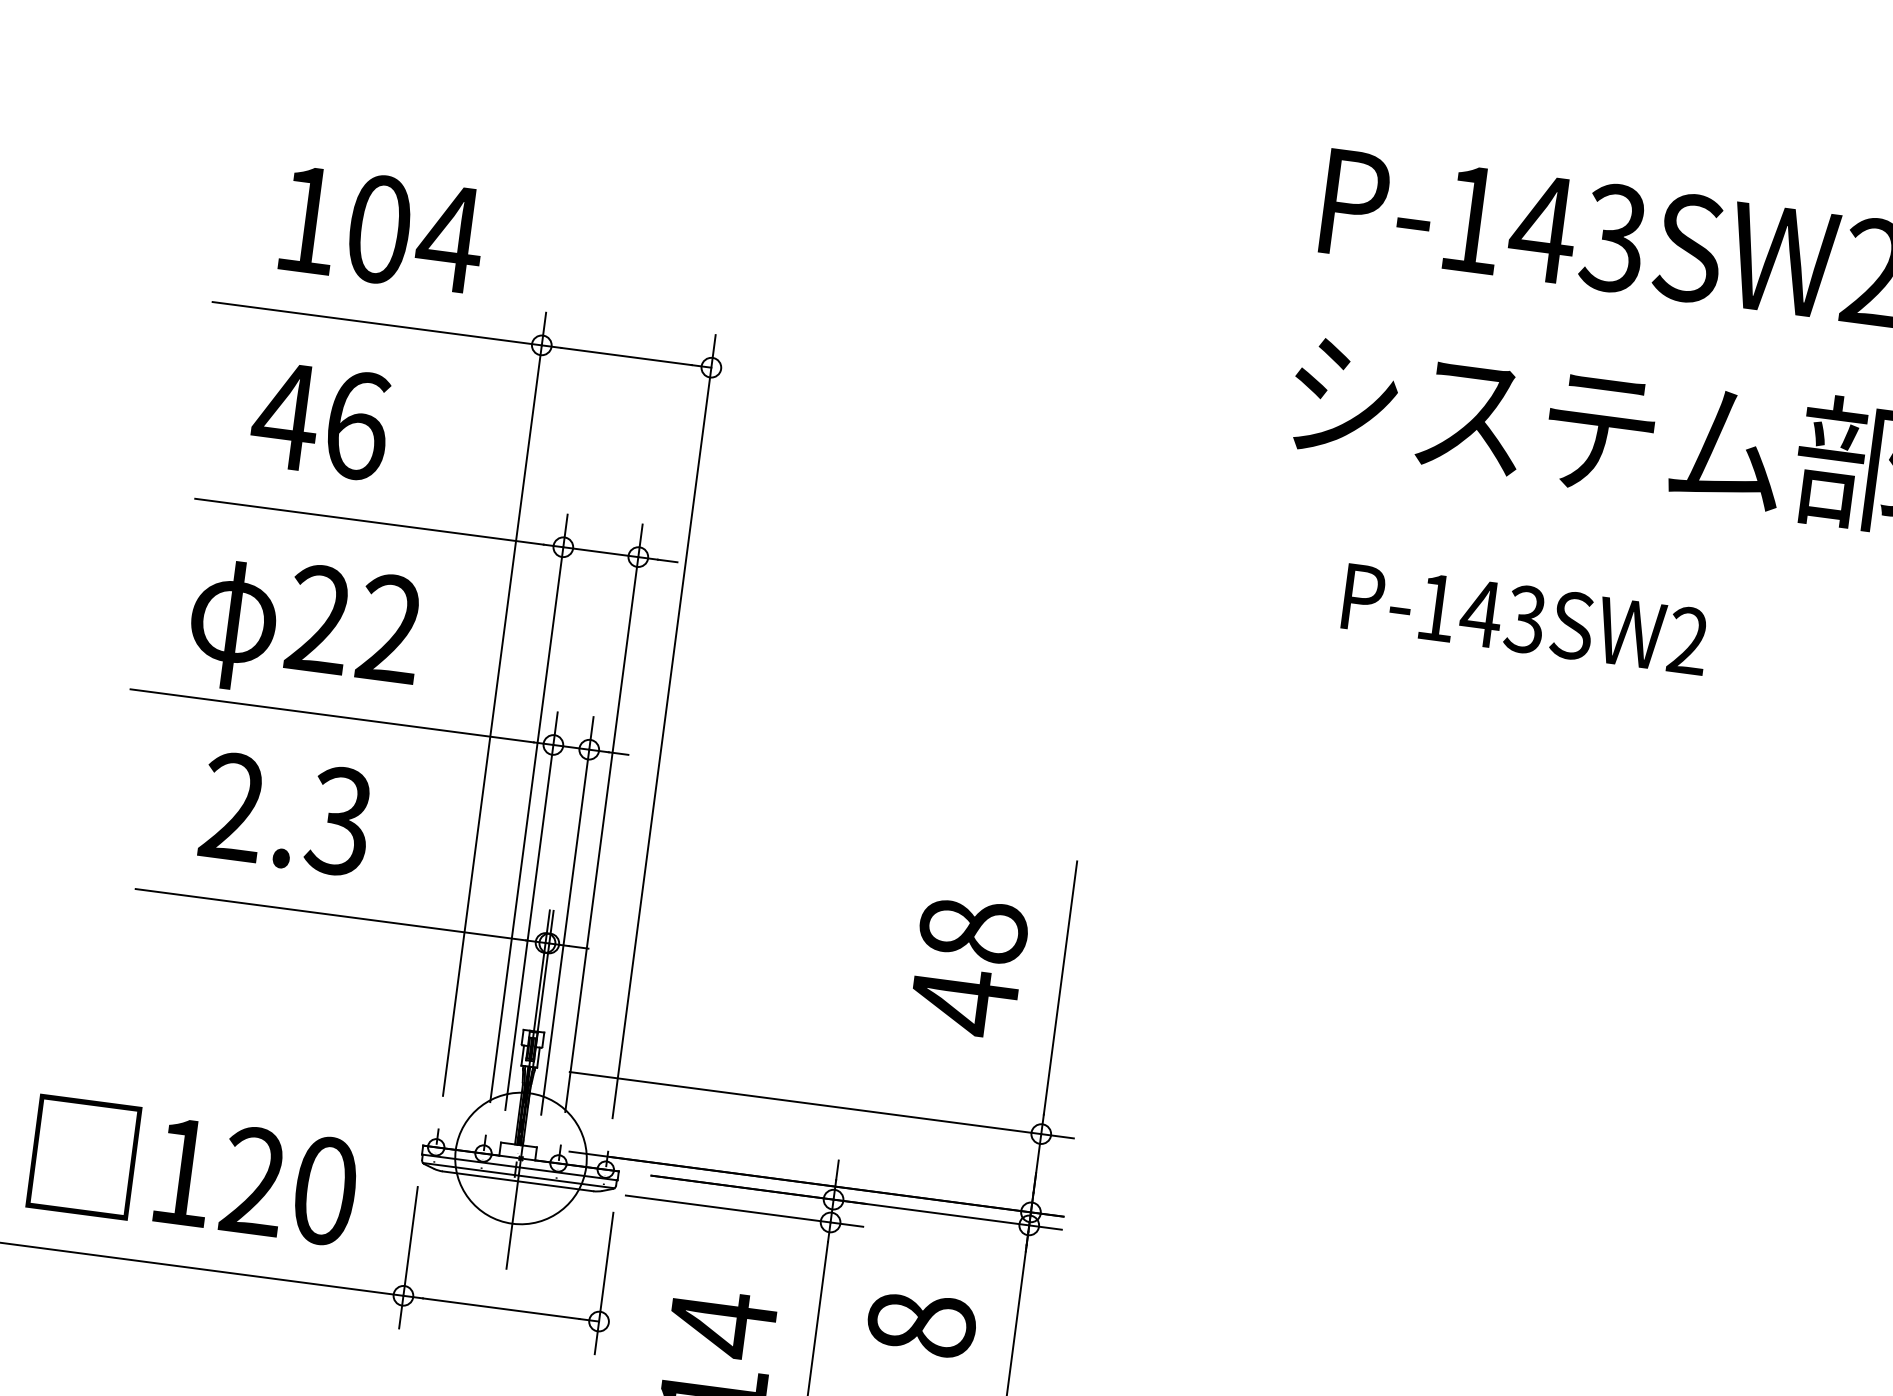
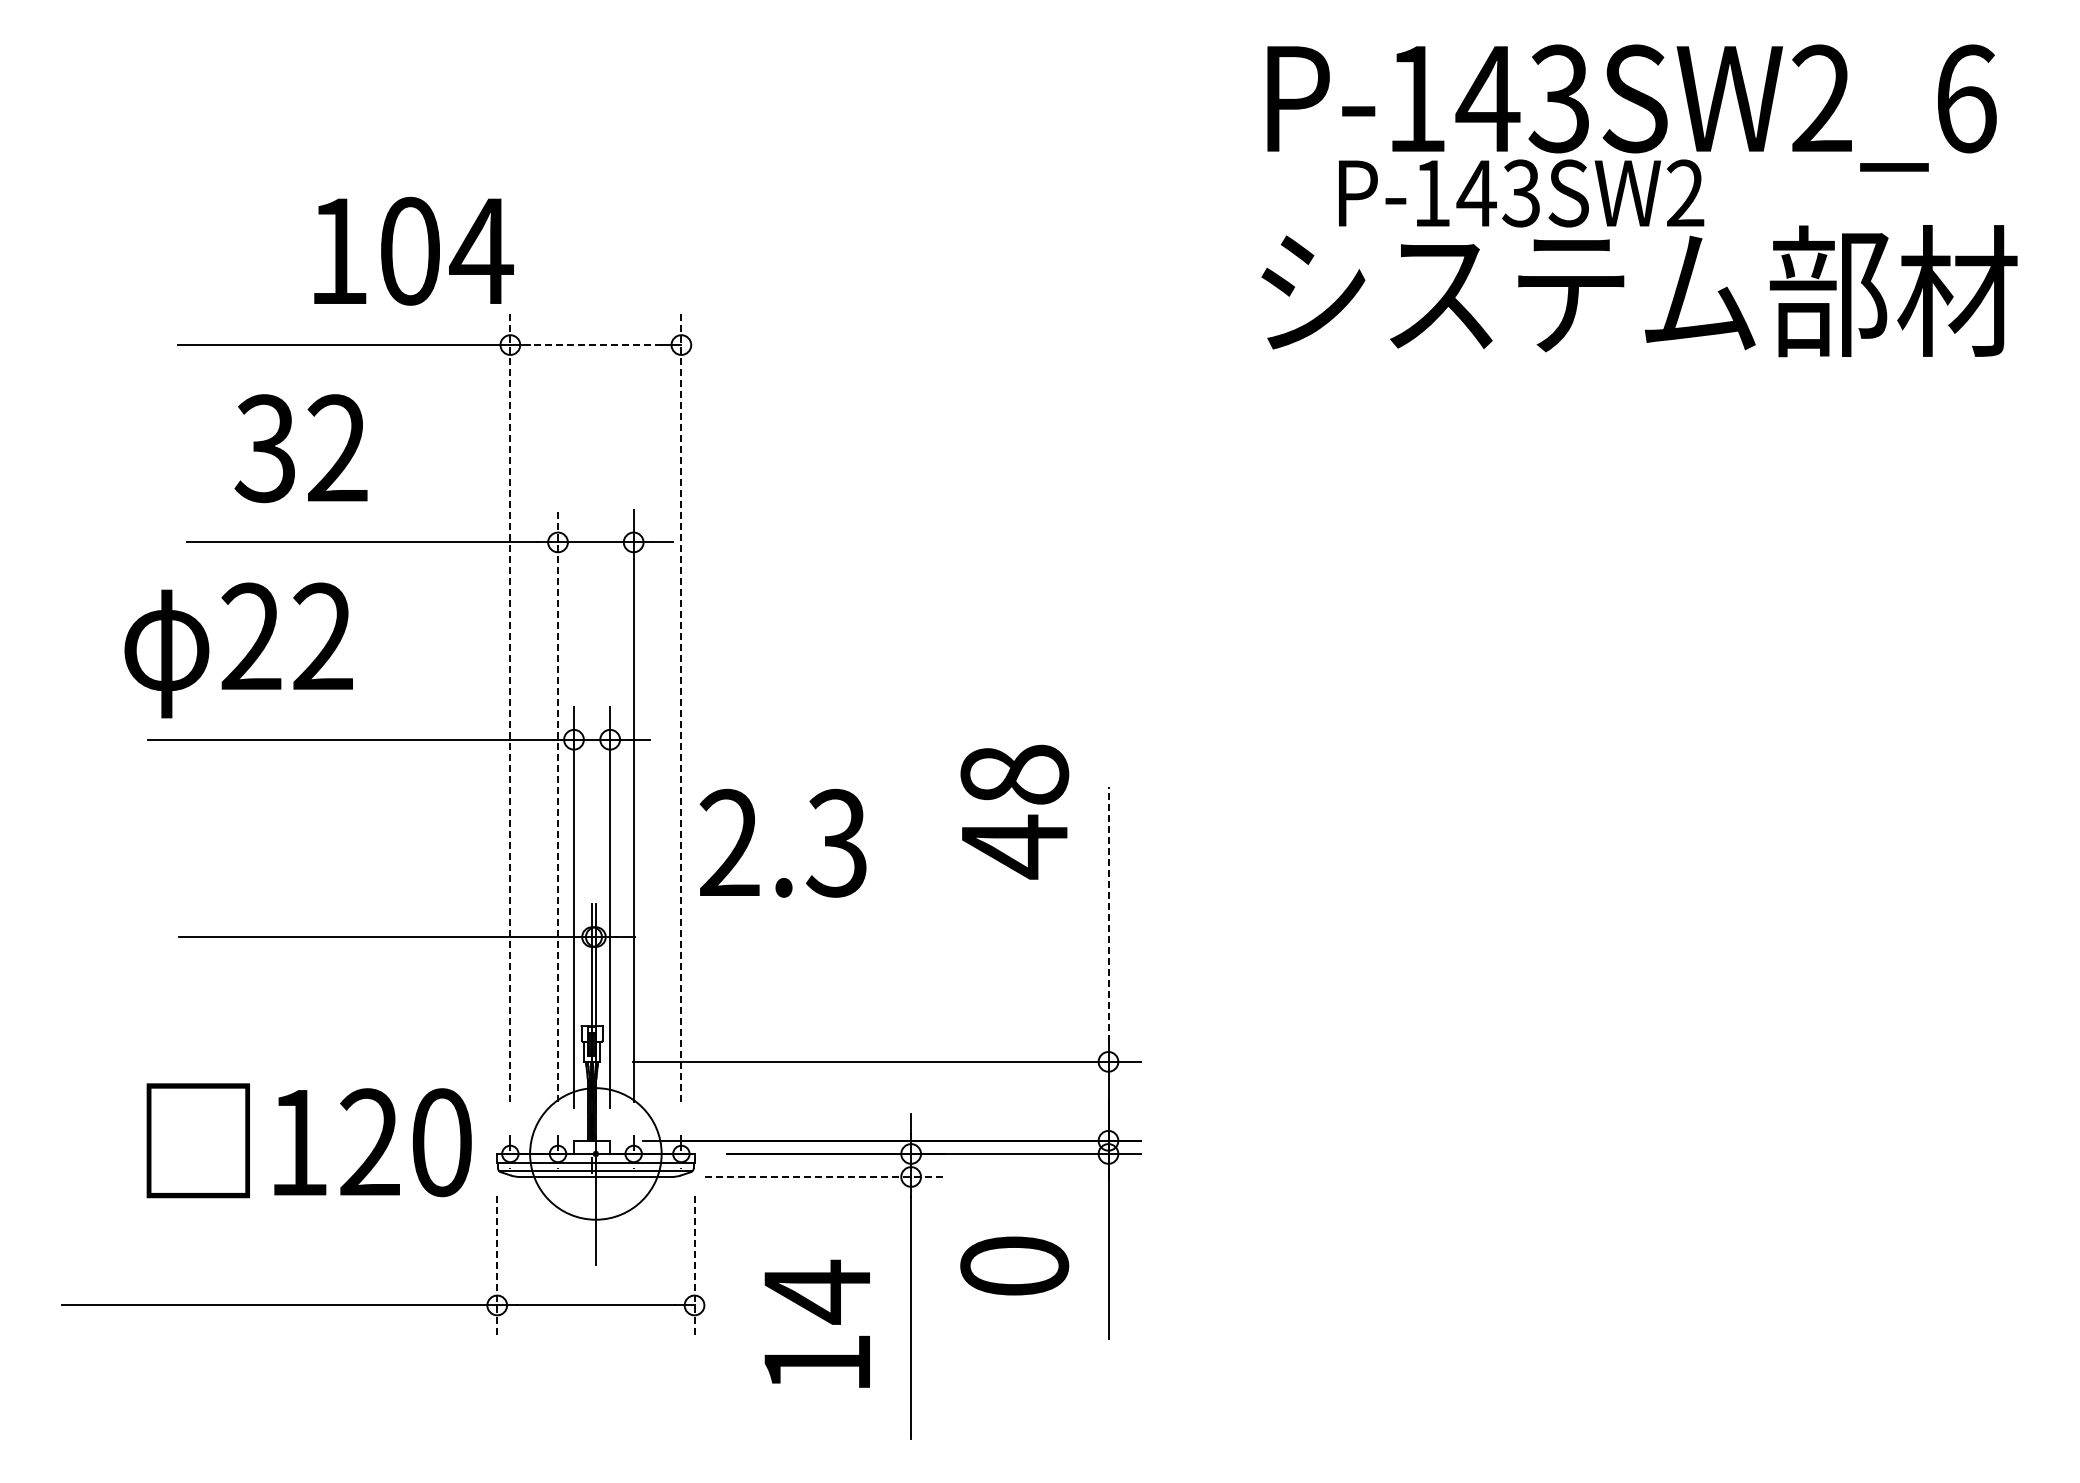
text: (382, 229) -> (413, 250), moved
line: (626, 356) -> (595, 345), solid -> dashed
text: (320, 420) -> (300, 448), 46 -> 32
text: (1525, 619) -> (1521, 193), moved
text: (304, 631) -> (238, 650), moved
line: (494, 704) -> (510, 707), solid -> dashed
line: (664, 727) -> (681, 707), solid -> dashed
line: (529, 808) -> (558, 805), solid -> dashed
text: (285, 813) -> (782, 842), moved
text: (968, 966) -> (1014, 811), moved
line: (1060, 988) -> (1108, 914), solid -> dashed
text: (193, 1171) -> (308, 1140), moved
line: (744, 1210) -> (824, 1176), solid -> dashed
line: (408, 1258) -> (497, 1267), solid -> dashed
line: (603, 1283) -> (694, 1267), solid -> dashed
text: (921, 1323) -> (1014, 1265), 8 -> 0

